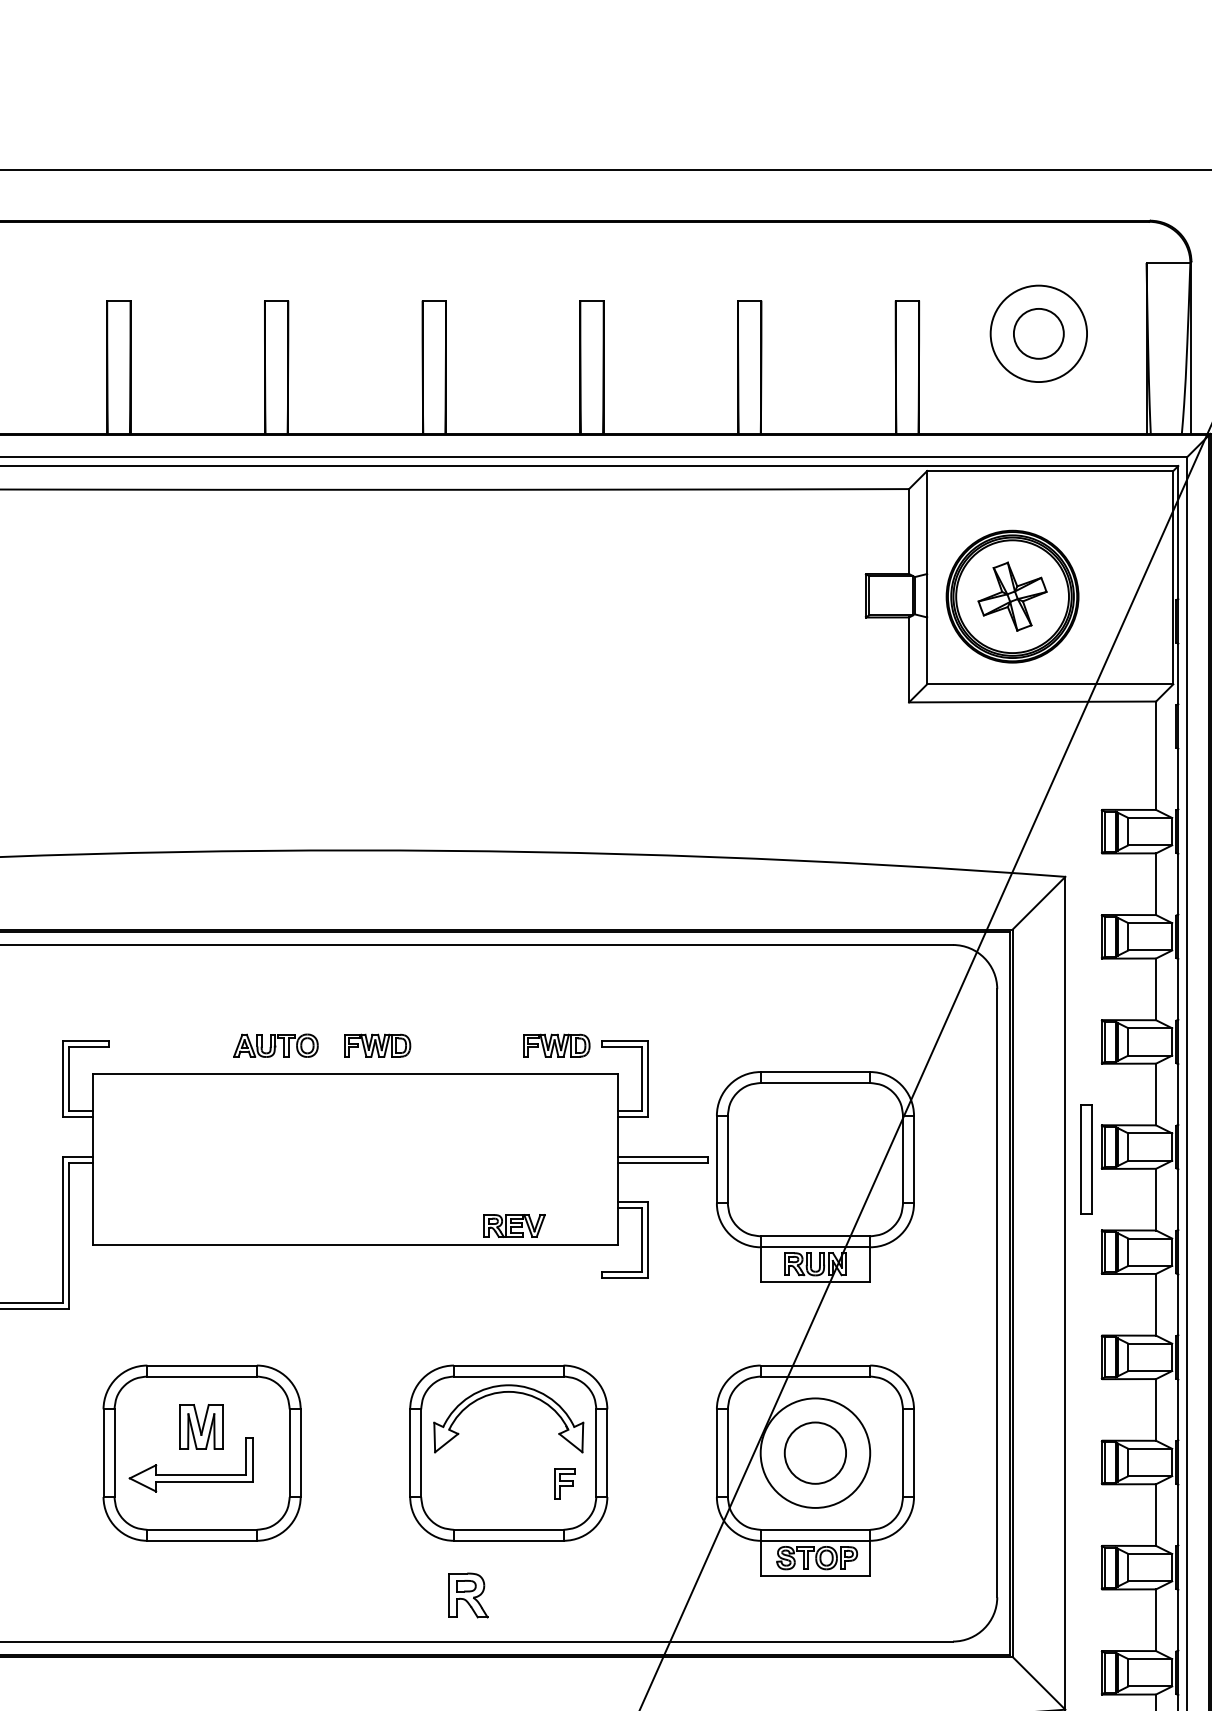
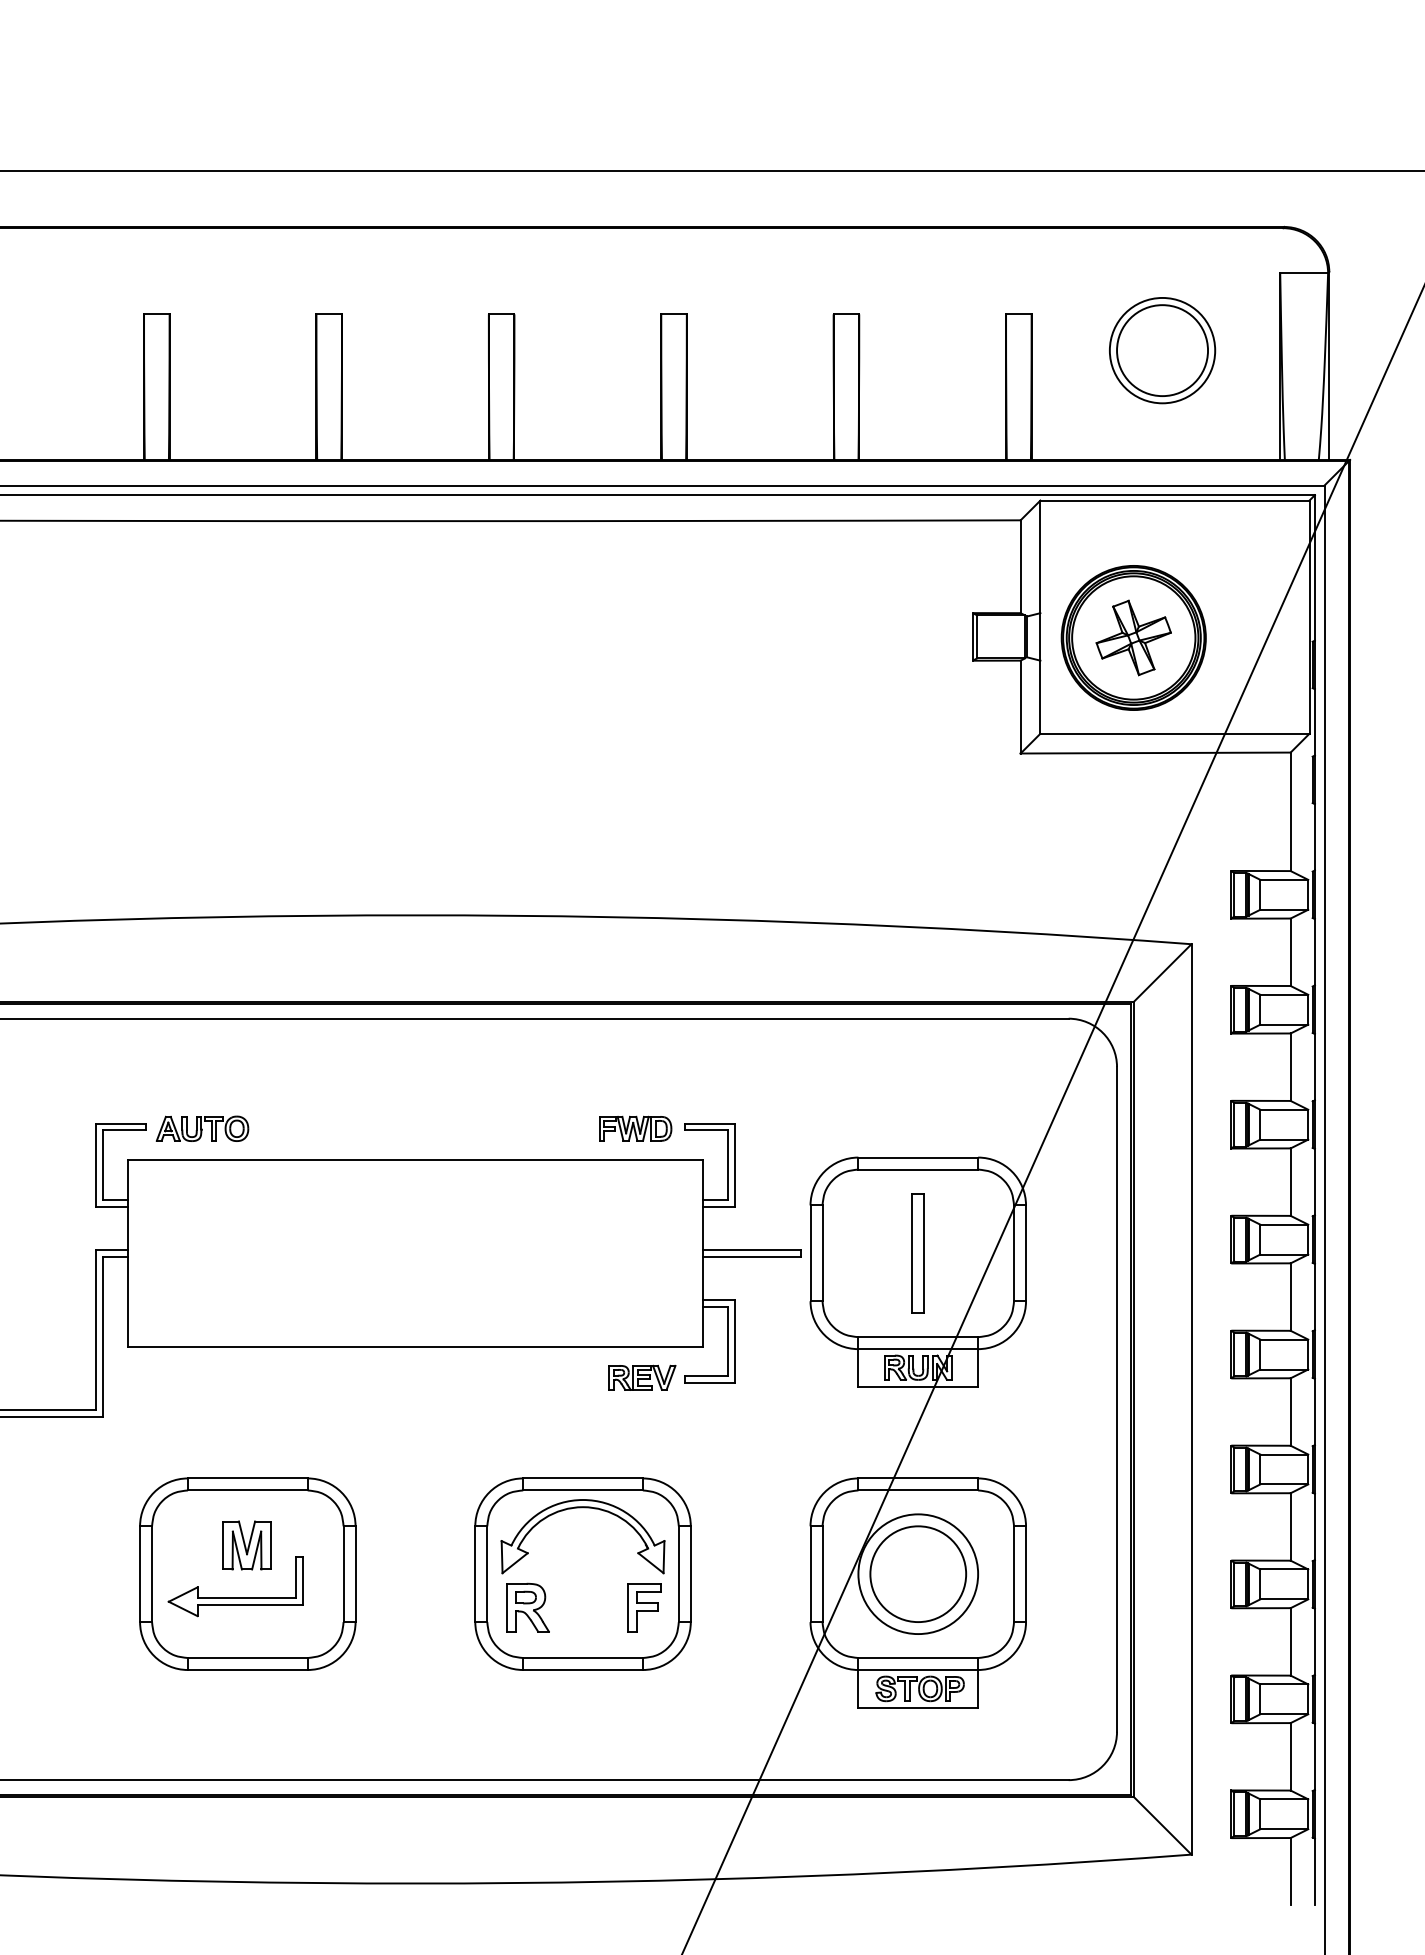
circle: (1038, 333) -> (1162, 350), size x1.67
part: (275, 1045) -> (202, 1128), moved
part: (377, 1045) -> (439, 1128), removed
part: (1085, 1159) -> (917, 1253), moved
part: (514, 1225) -> (642, 1377), moved
circle: (815, 1453) -> (918, 1574), size x1.43
part: (564, 1483) -> (644, 1607), size x1.43
part: (468, 1595) -> (527, 1607), moved

